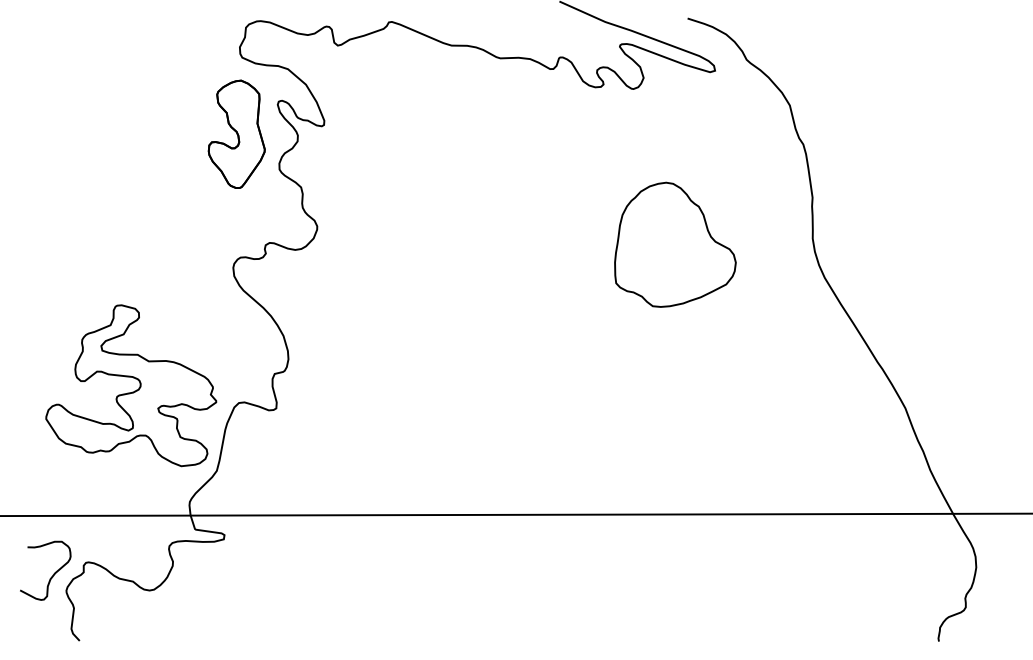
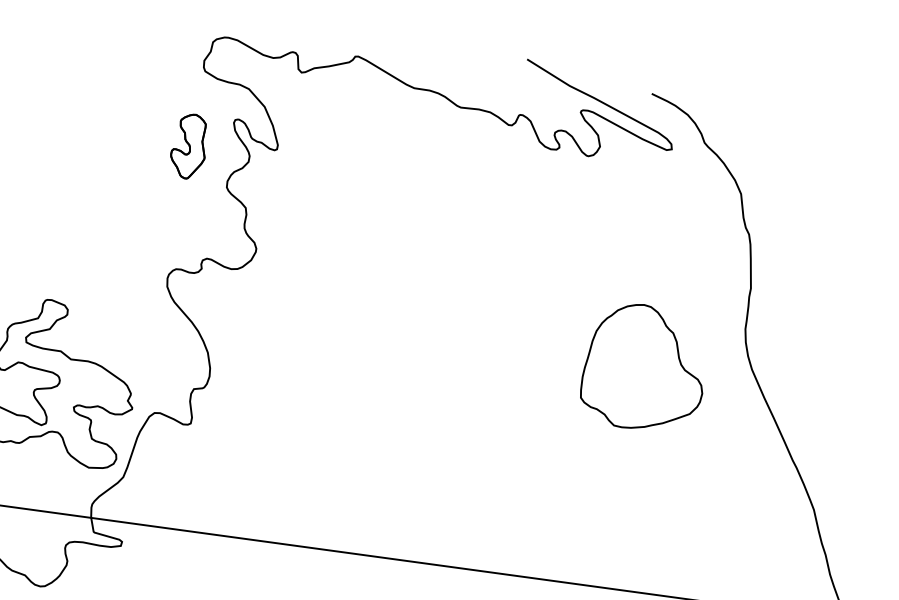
part: (236, 133) -> (189, 145), size x0.6
part: (675, 244) -> (644, 367), moved

